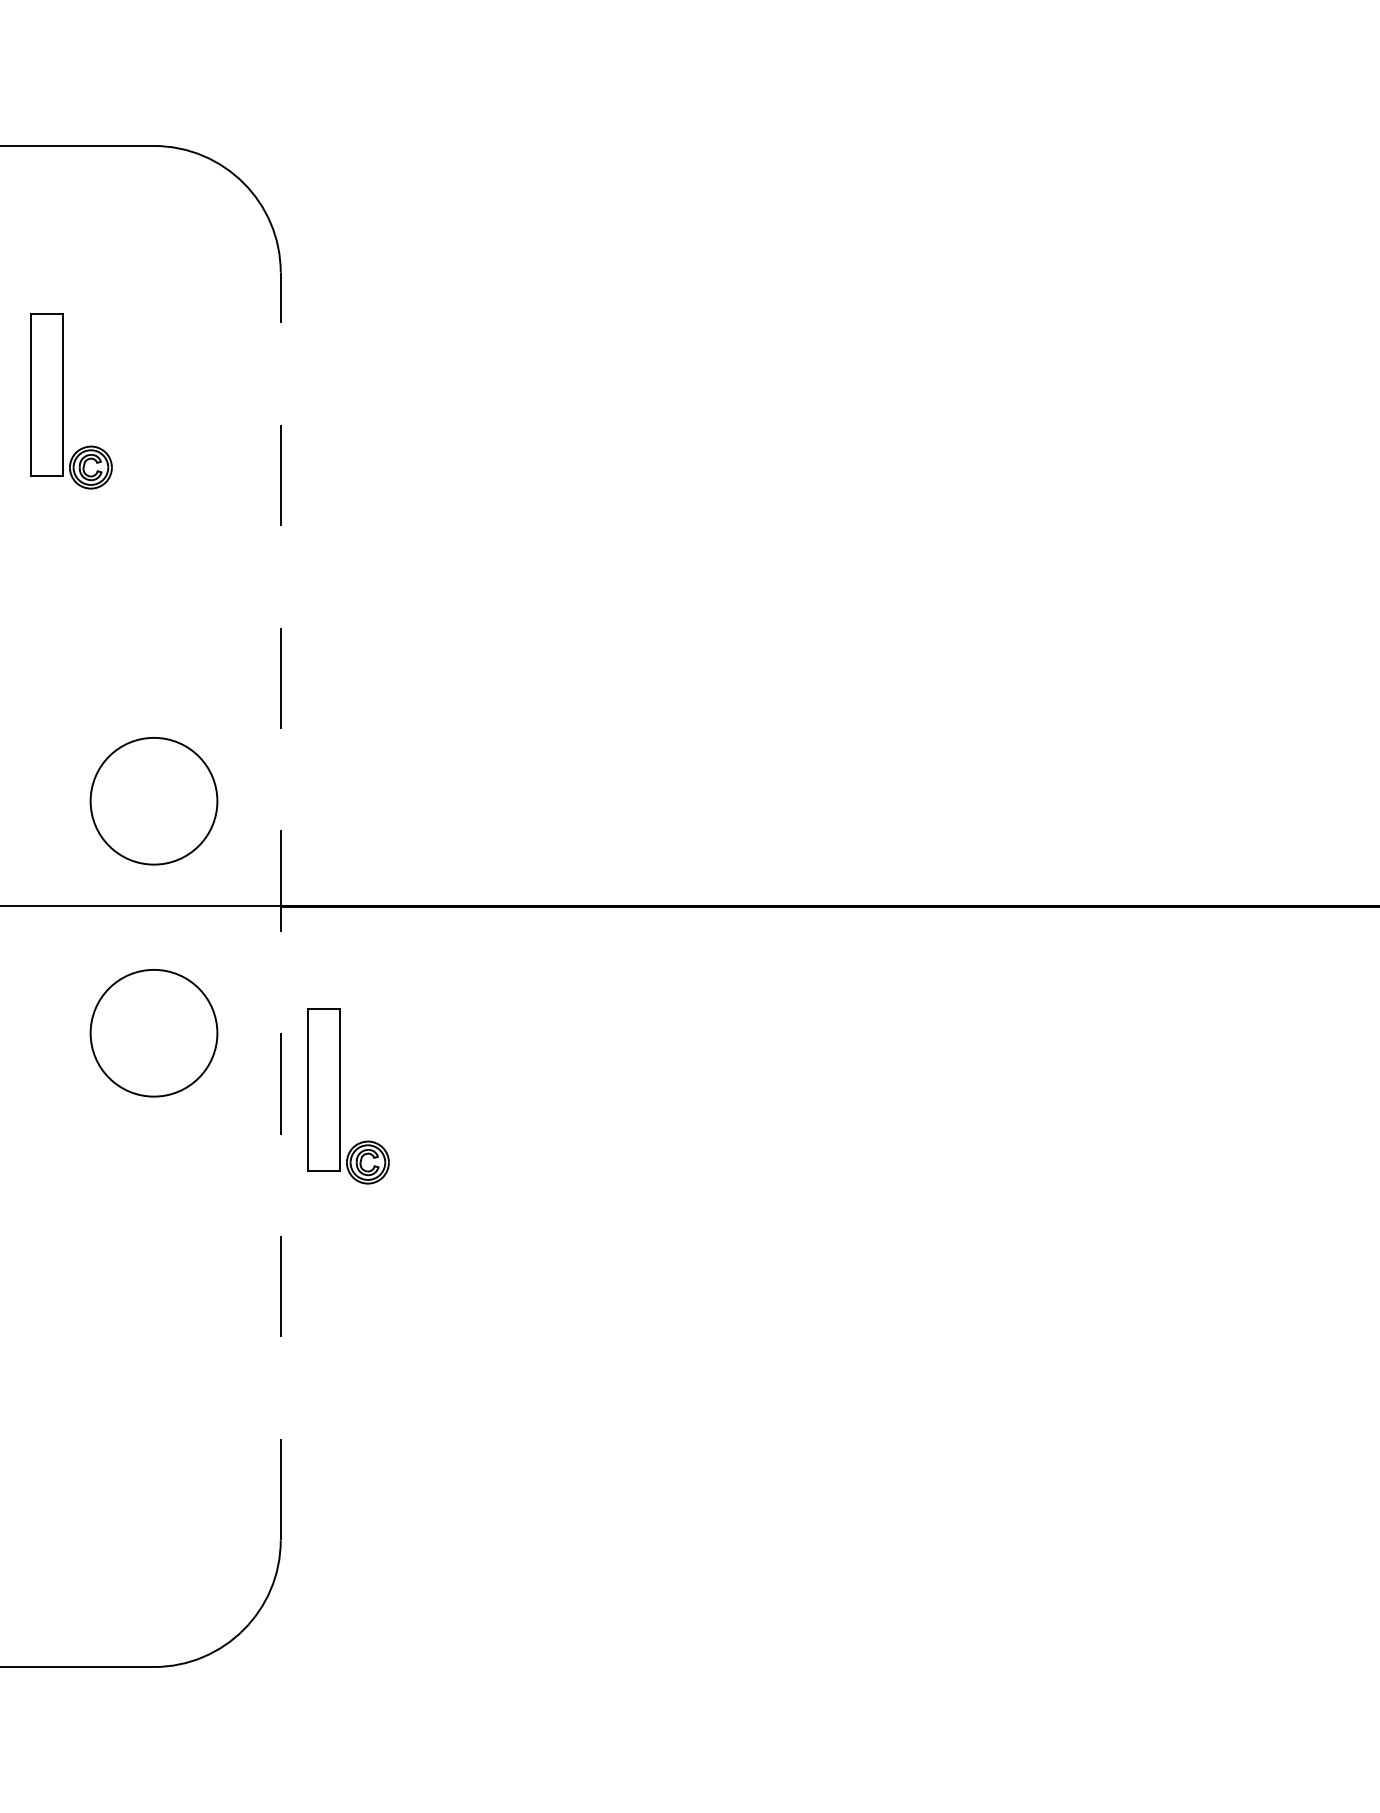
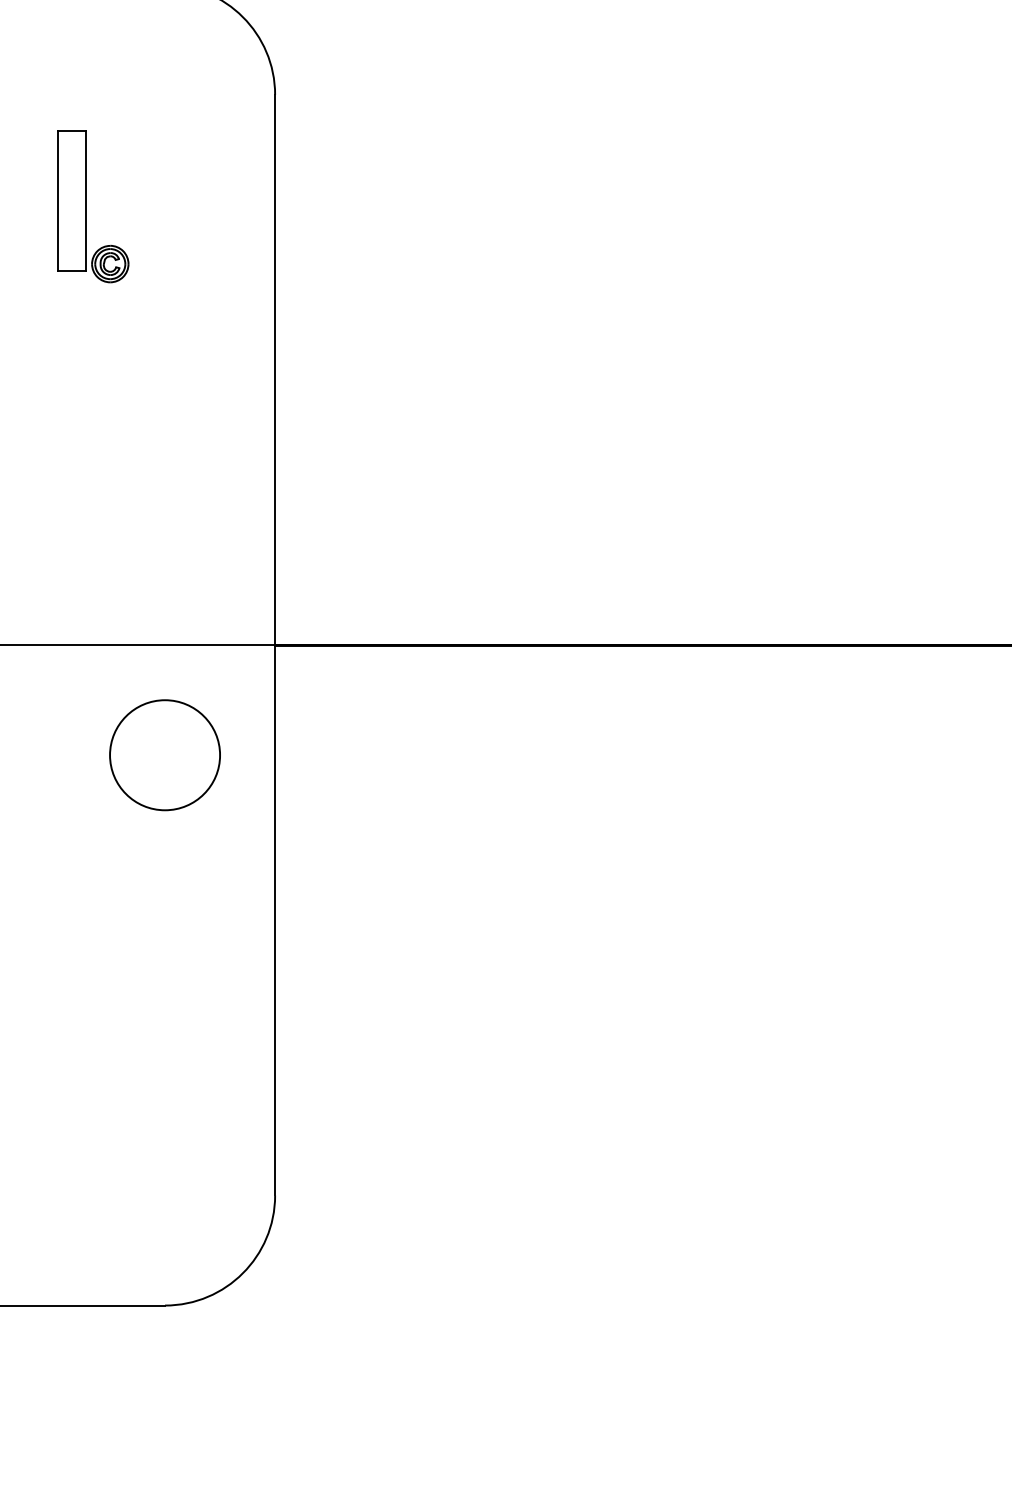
circle: (153, 801) -> (164, 554), removed
line: (280, 906) -> (274, 645), dashed -> solid
part: (340, 1096) -> (326, 810), removed

